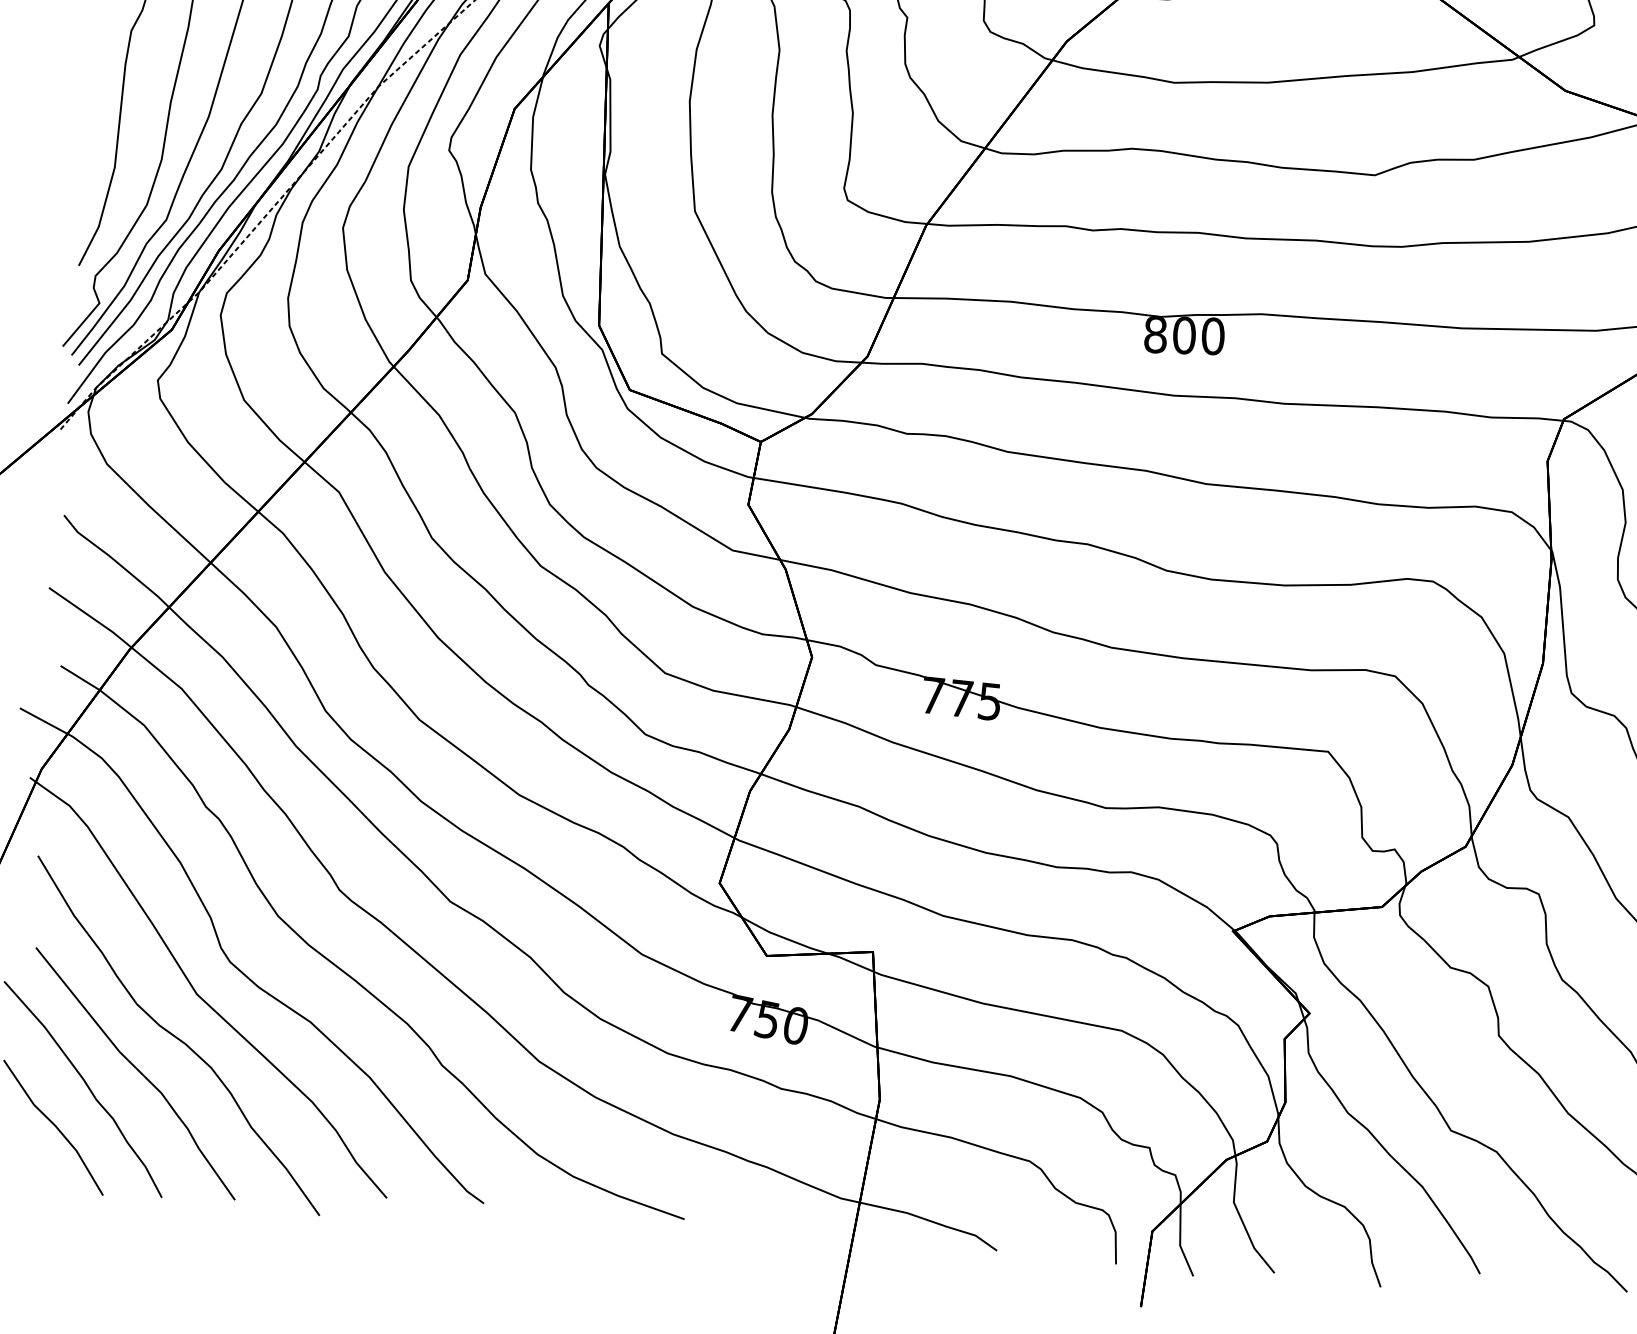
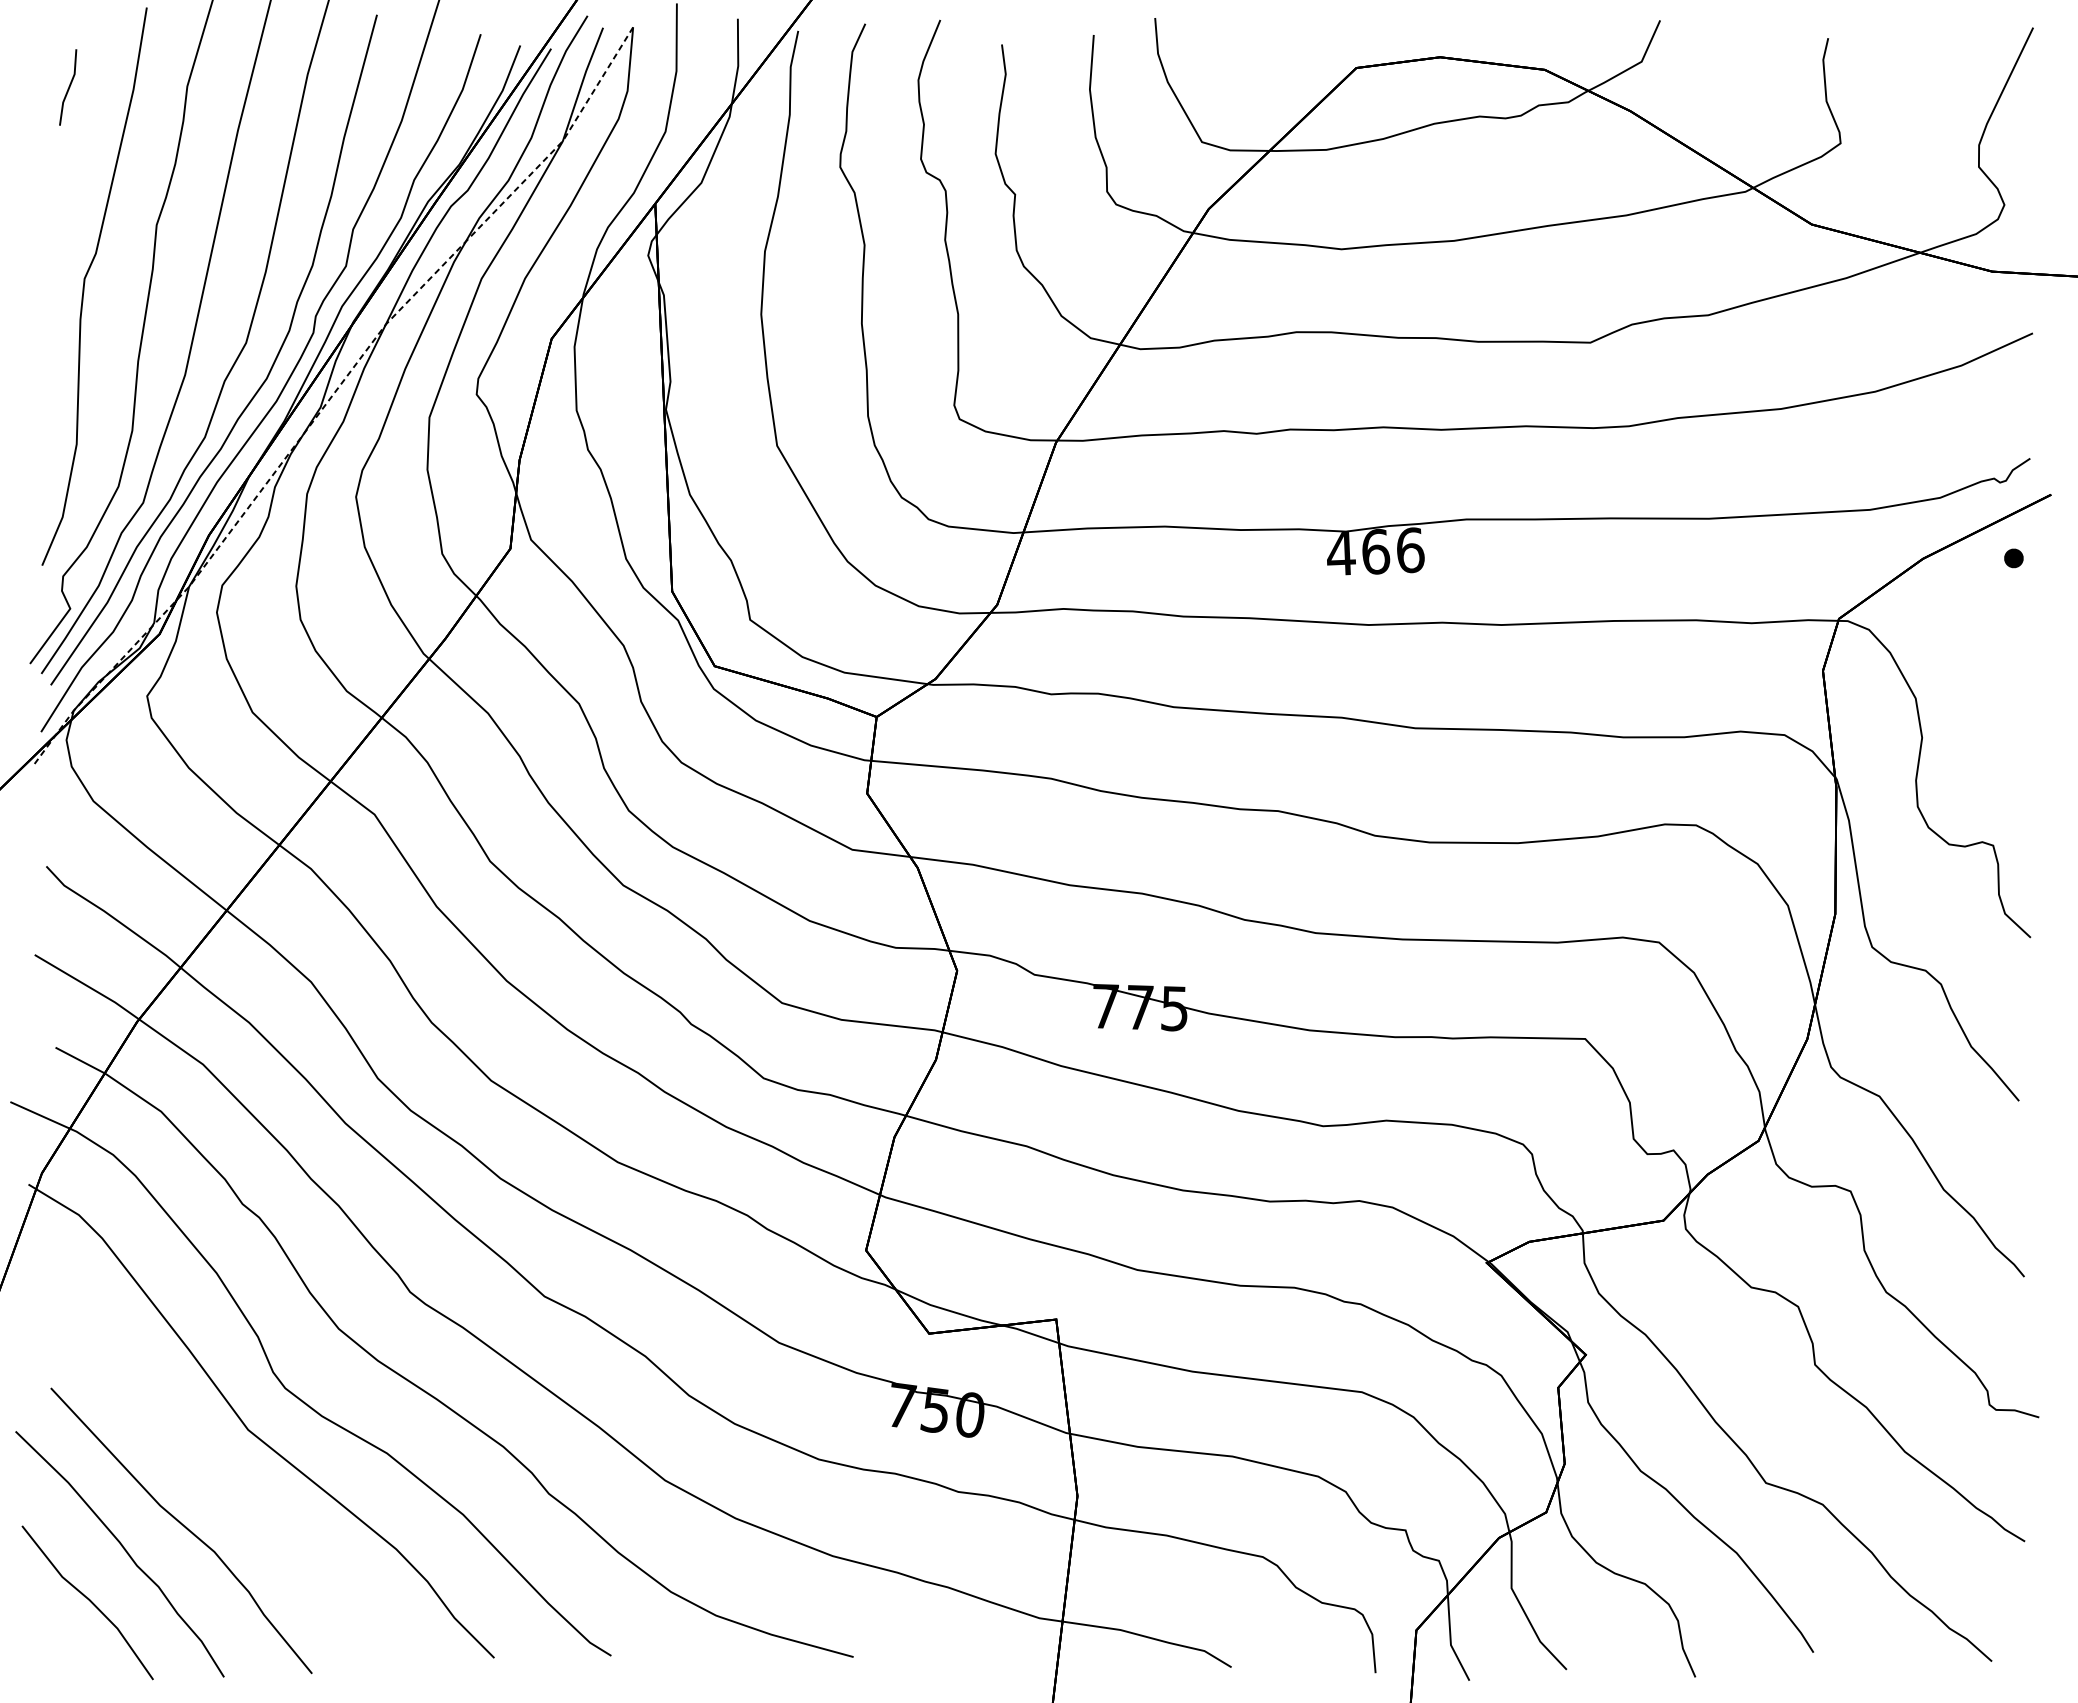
text: (1184, 335) -> (1375, 551), 800 -> 466
curve: (178, 1037) -> (229, 1483), removed

